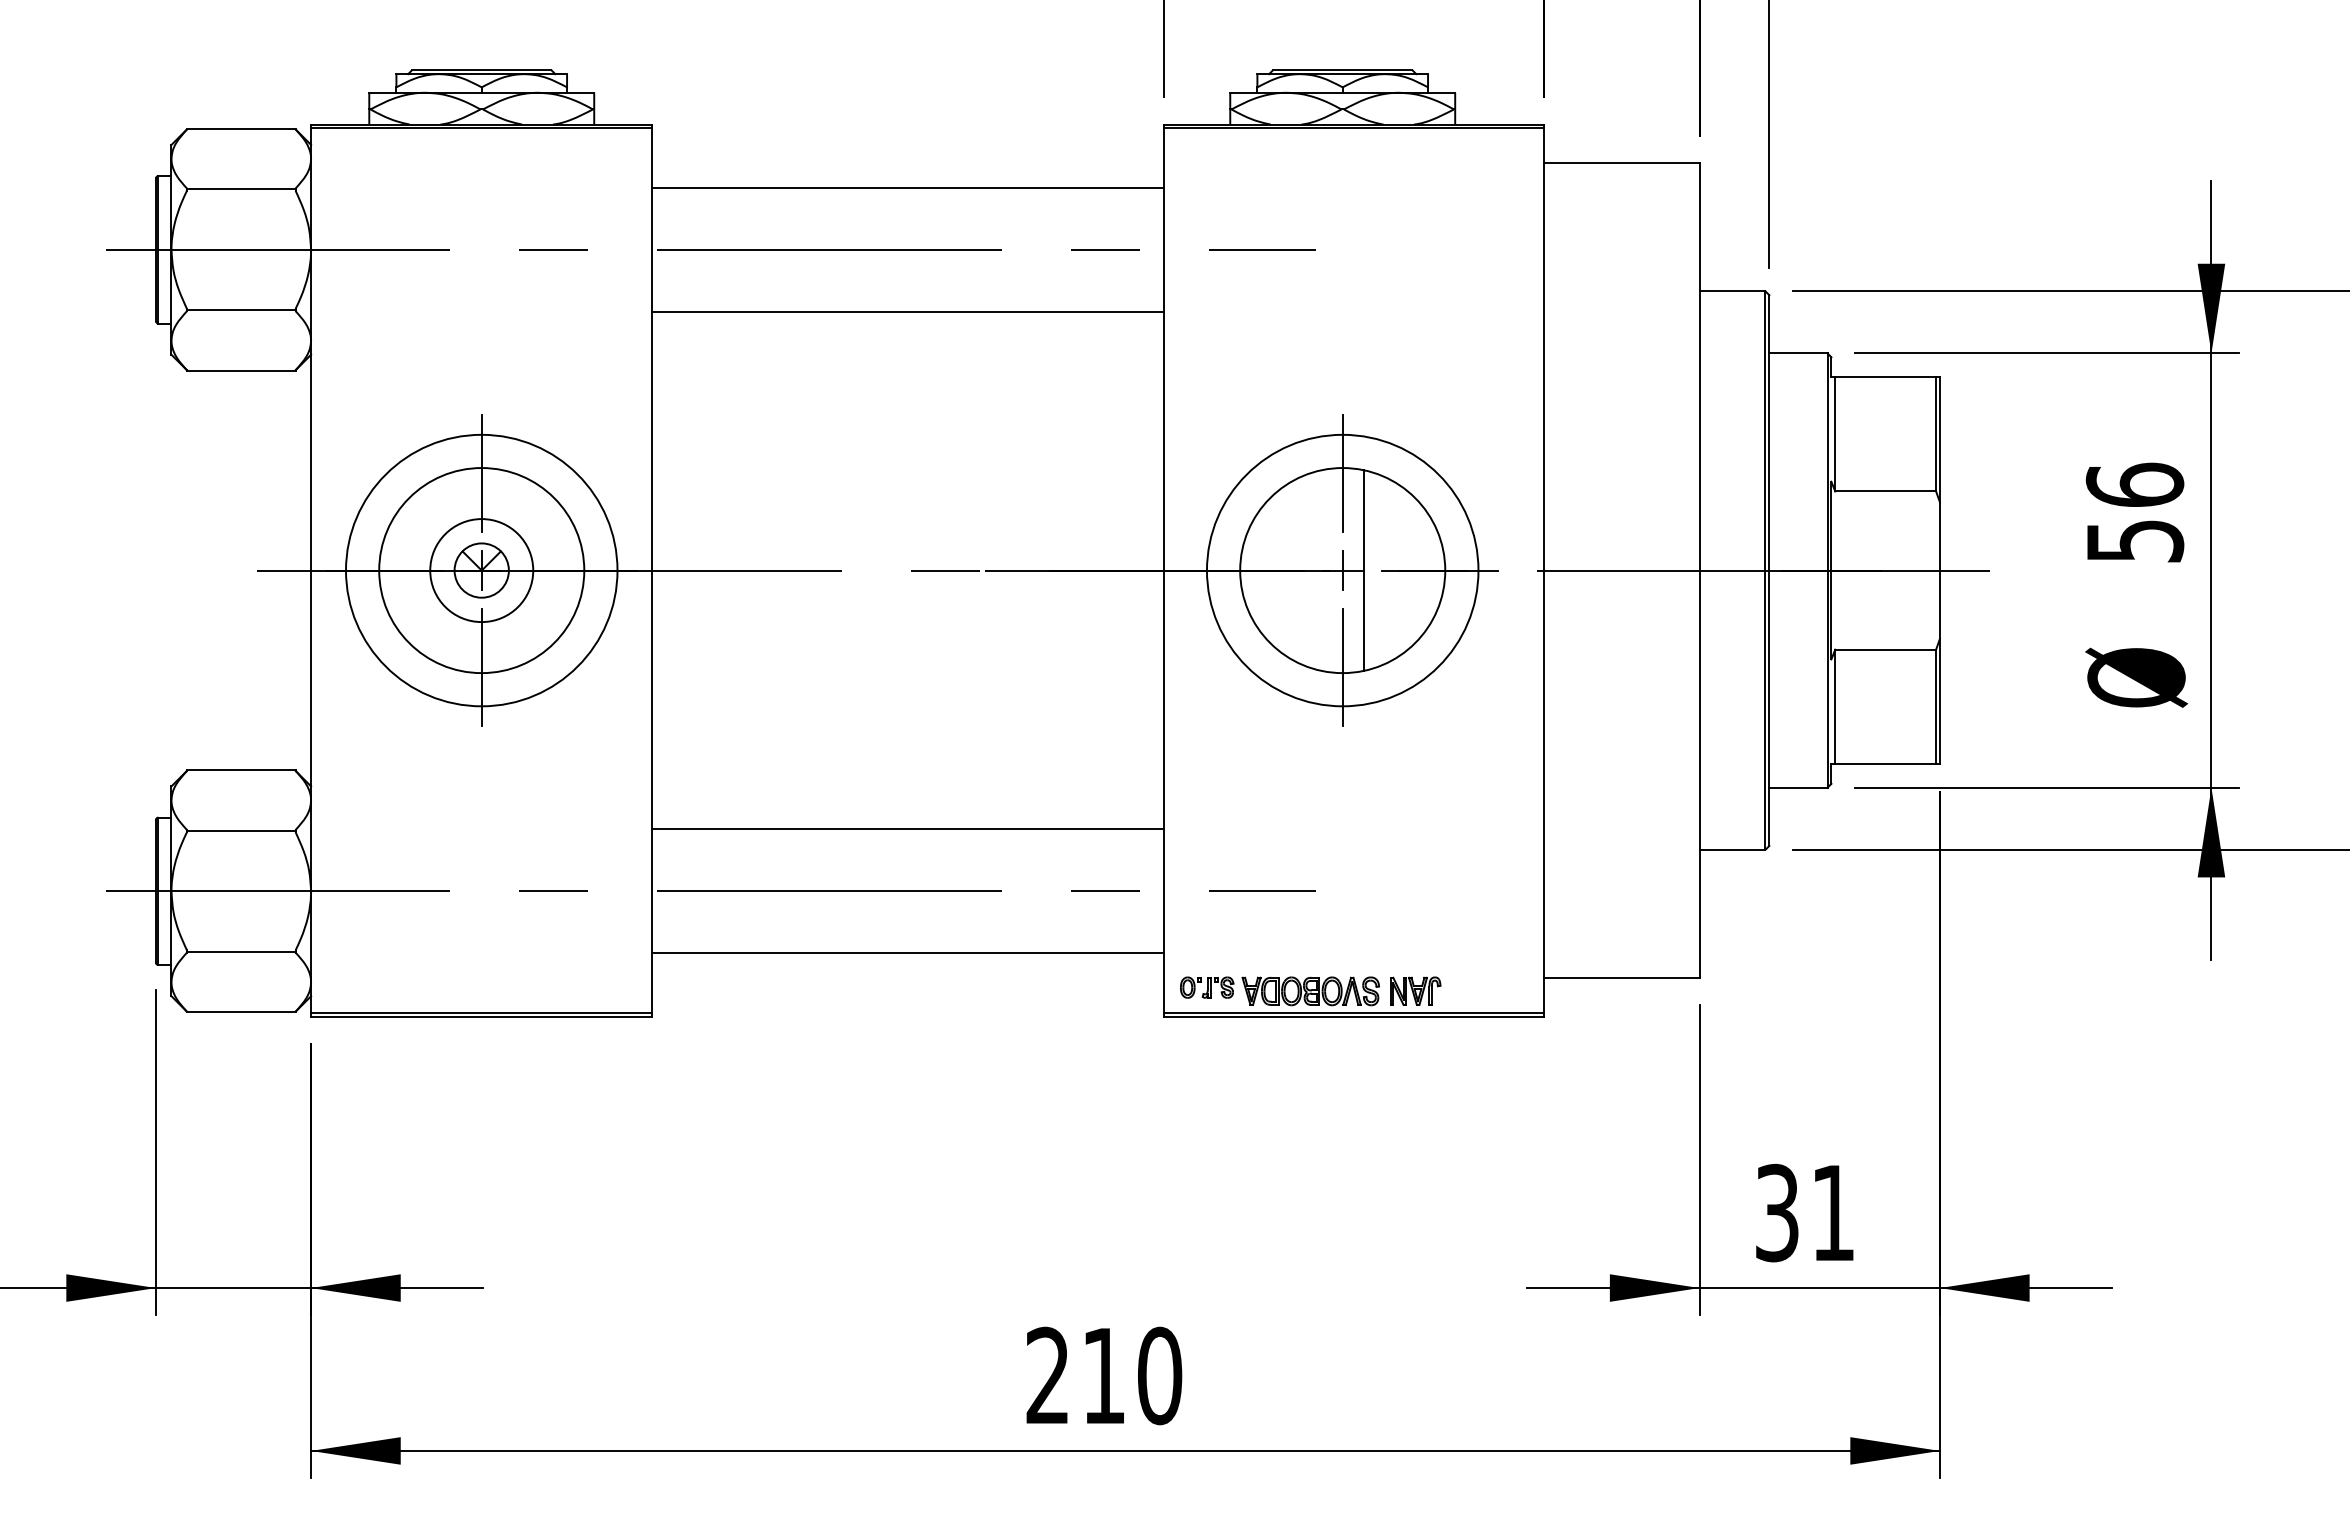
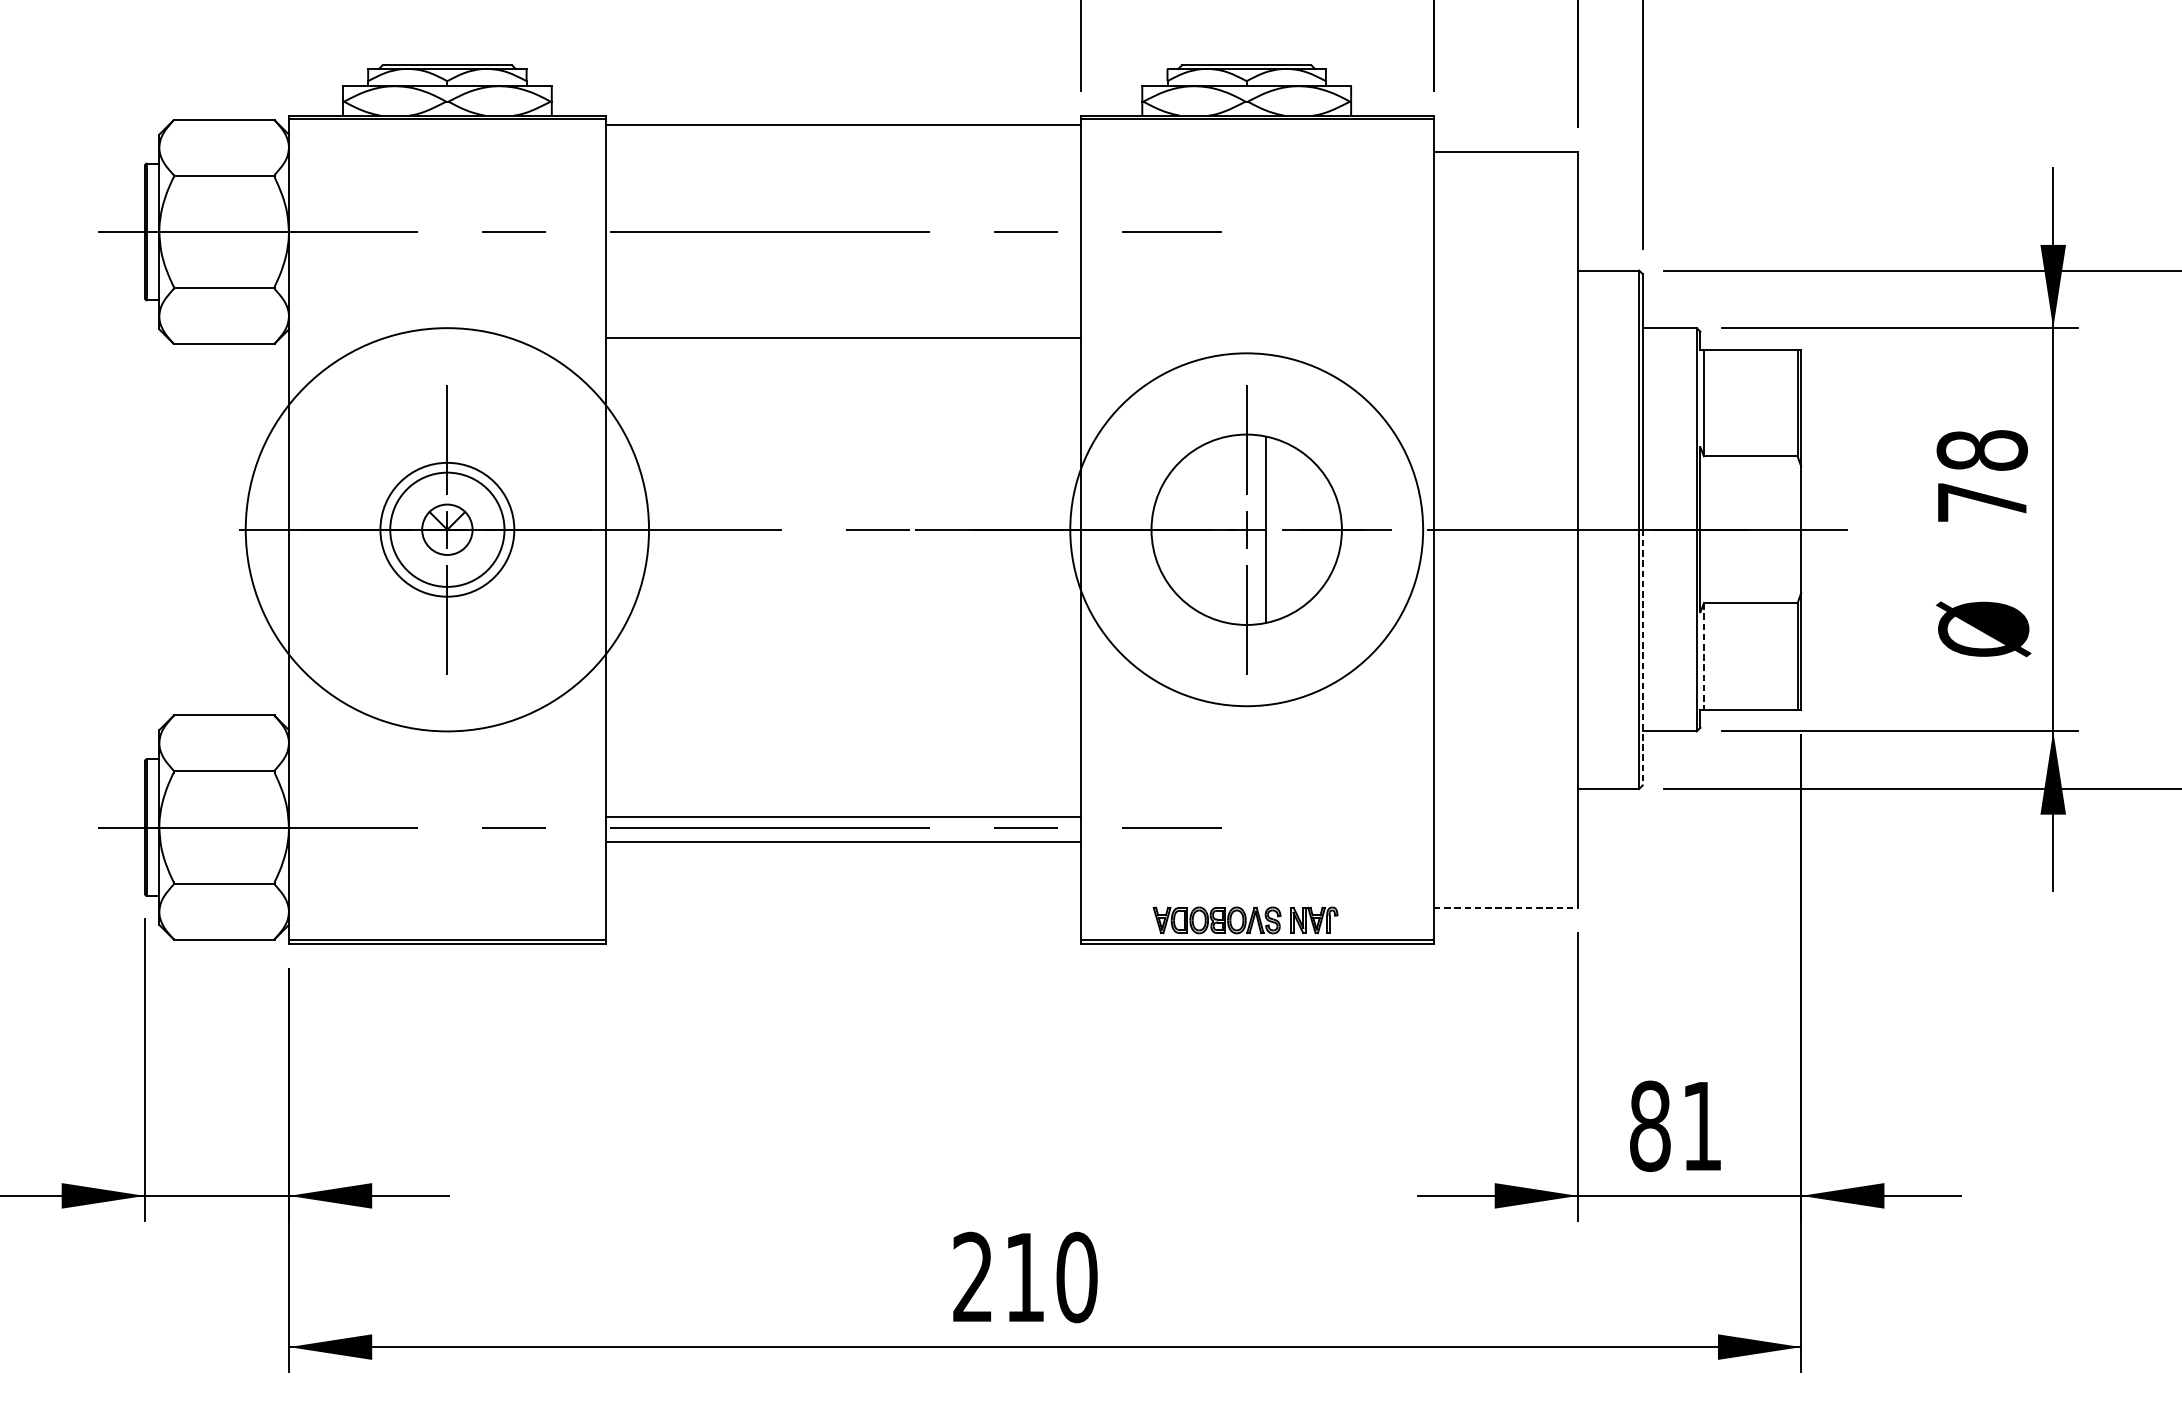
line: (908, 187) -> (843, 124), moved
line: (908, 311) -> (843, 337), moved
text: (2134, 512) -> (1981, 475), 56 -> 78
circle: (481, 570) -> (447, 529), size x0.6
circle: (481, 570) -> (447, 529), size x1.4
circle: (481, 570) -> (447, 529), size x1.6
circle: (1342, 570) -> (1246, 529), size x1.4
line: (1835, 707) -> (1704, 656), solid -> dashed
line: (1769, 708) -> (1642, 657), solid -> dashed
line: (908, 829) -> (843, 817), moved
line: (908, 953) -> (843, 841), moved
line: (1621, 977) -> (1505, 907), solid -> dashed
part: (1207, 987) -> (1121, 916), removed
text: (1777, 1212) -> (1650, 1125), 31 -> 81

